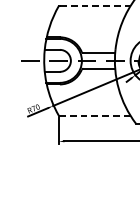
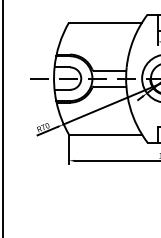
line: (95, 5) -> (106, 22), dashed -> solid
line: (94, 115) -> (105, 134), dashed -> solid

